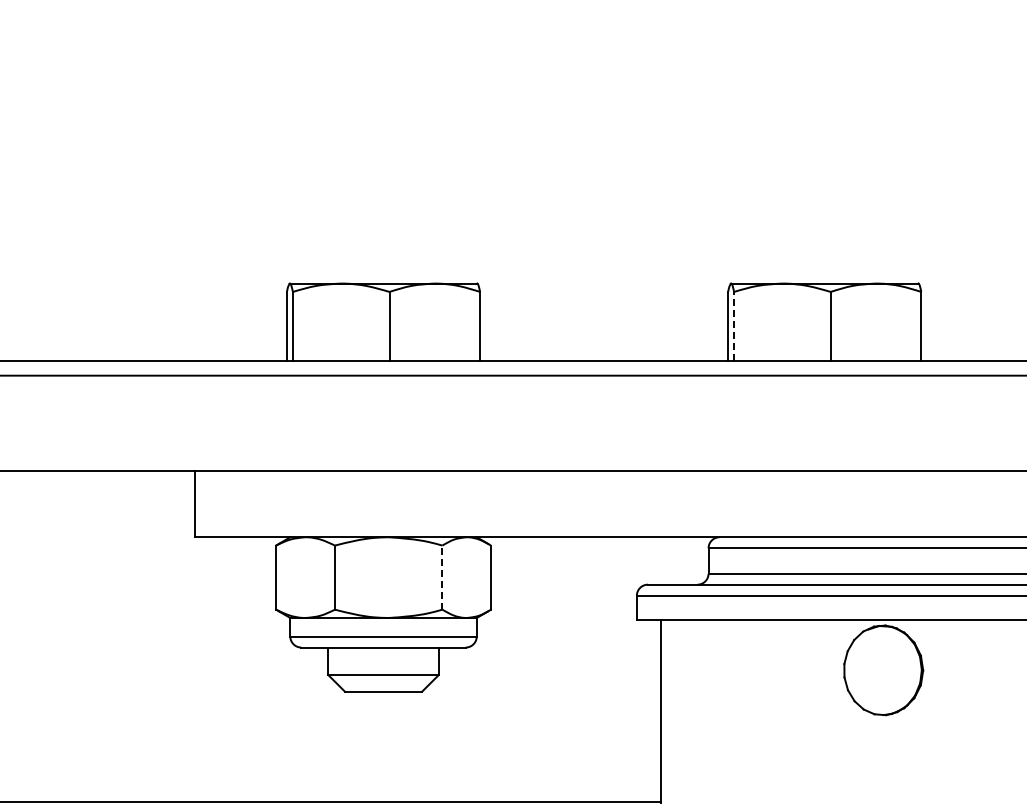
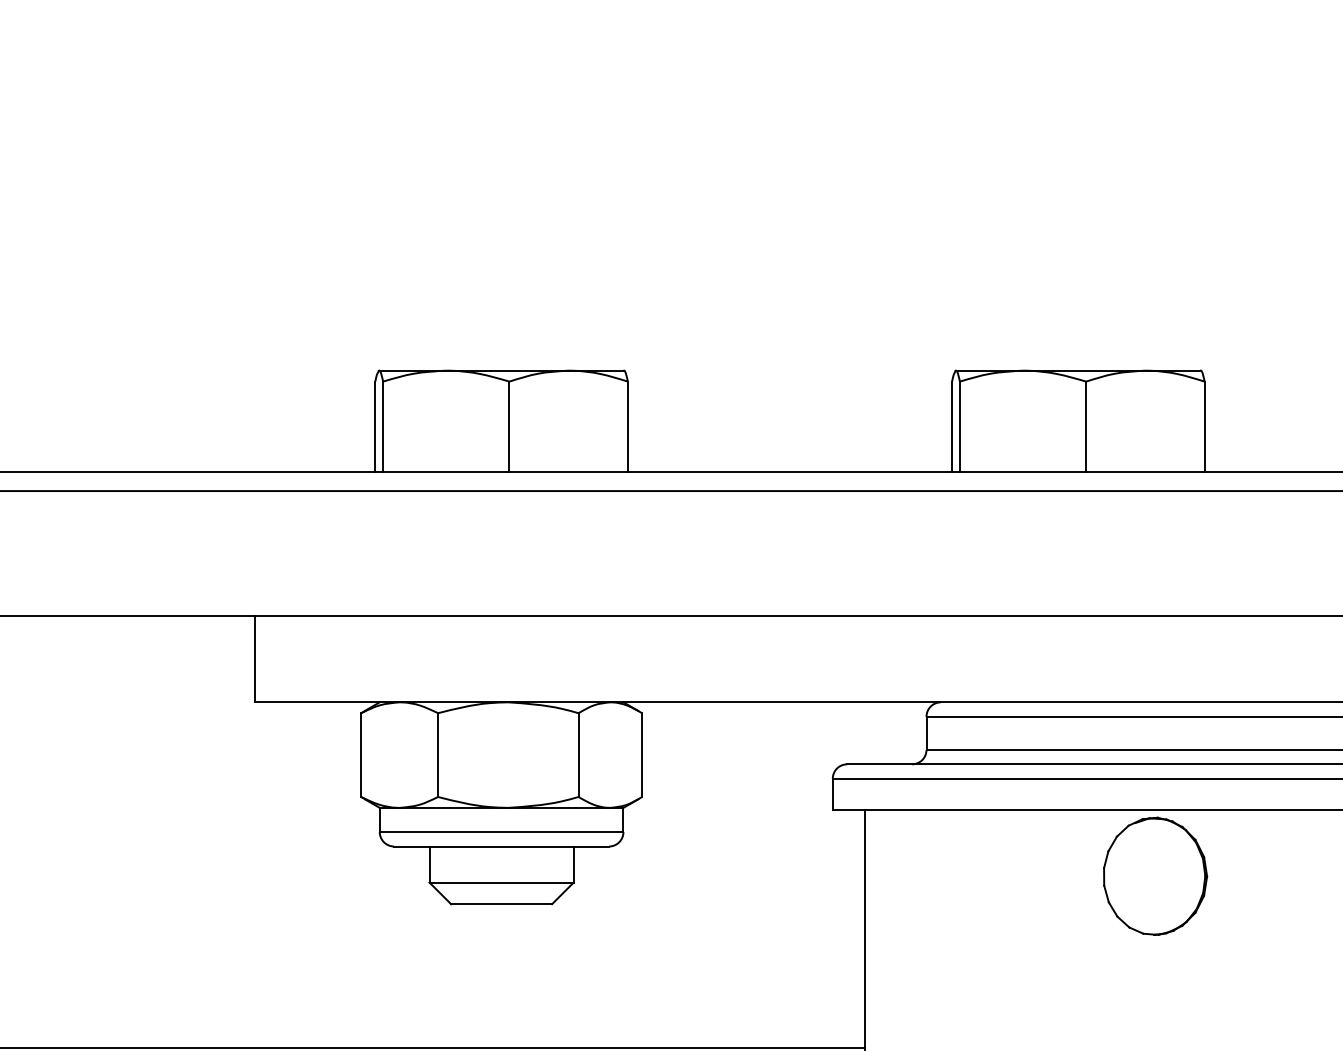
line: (734, 325) -> (960, 425), dashed -> solid
line: (442, 577) -> (578, 754), dashed -> solid

